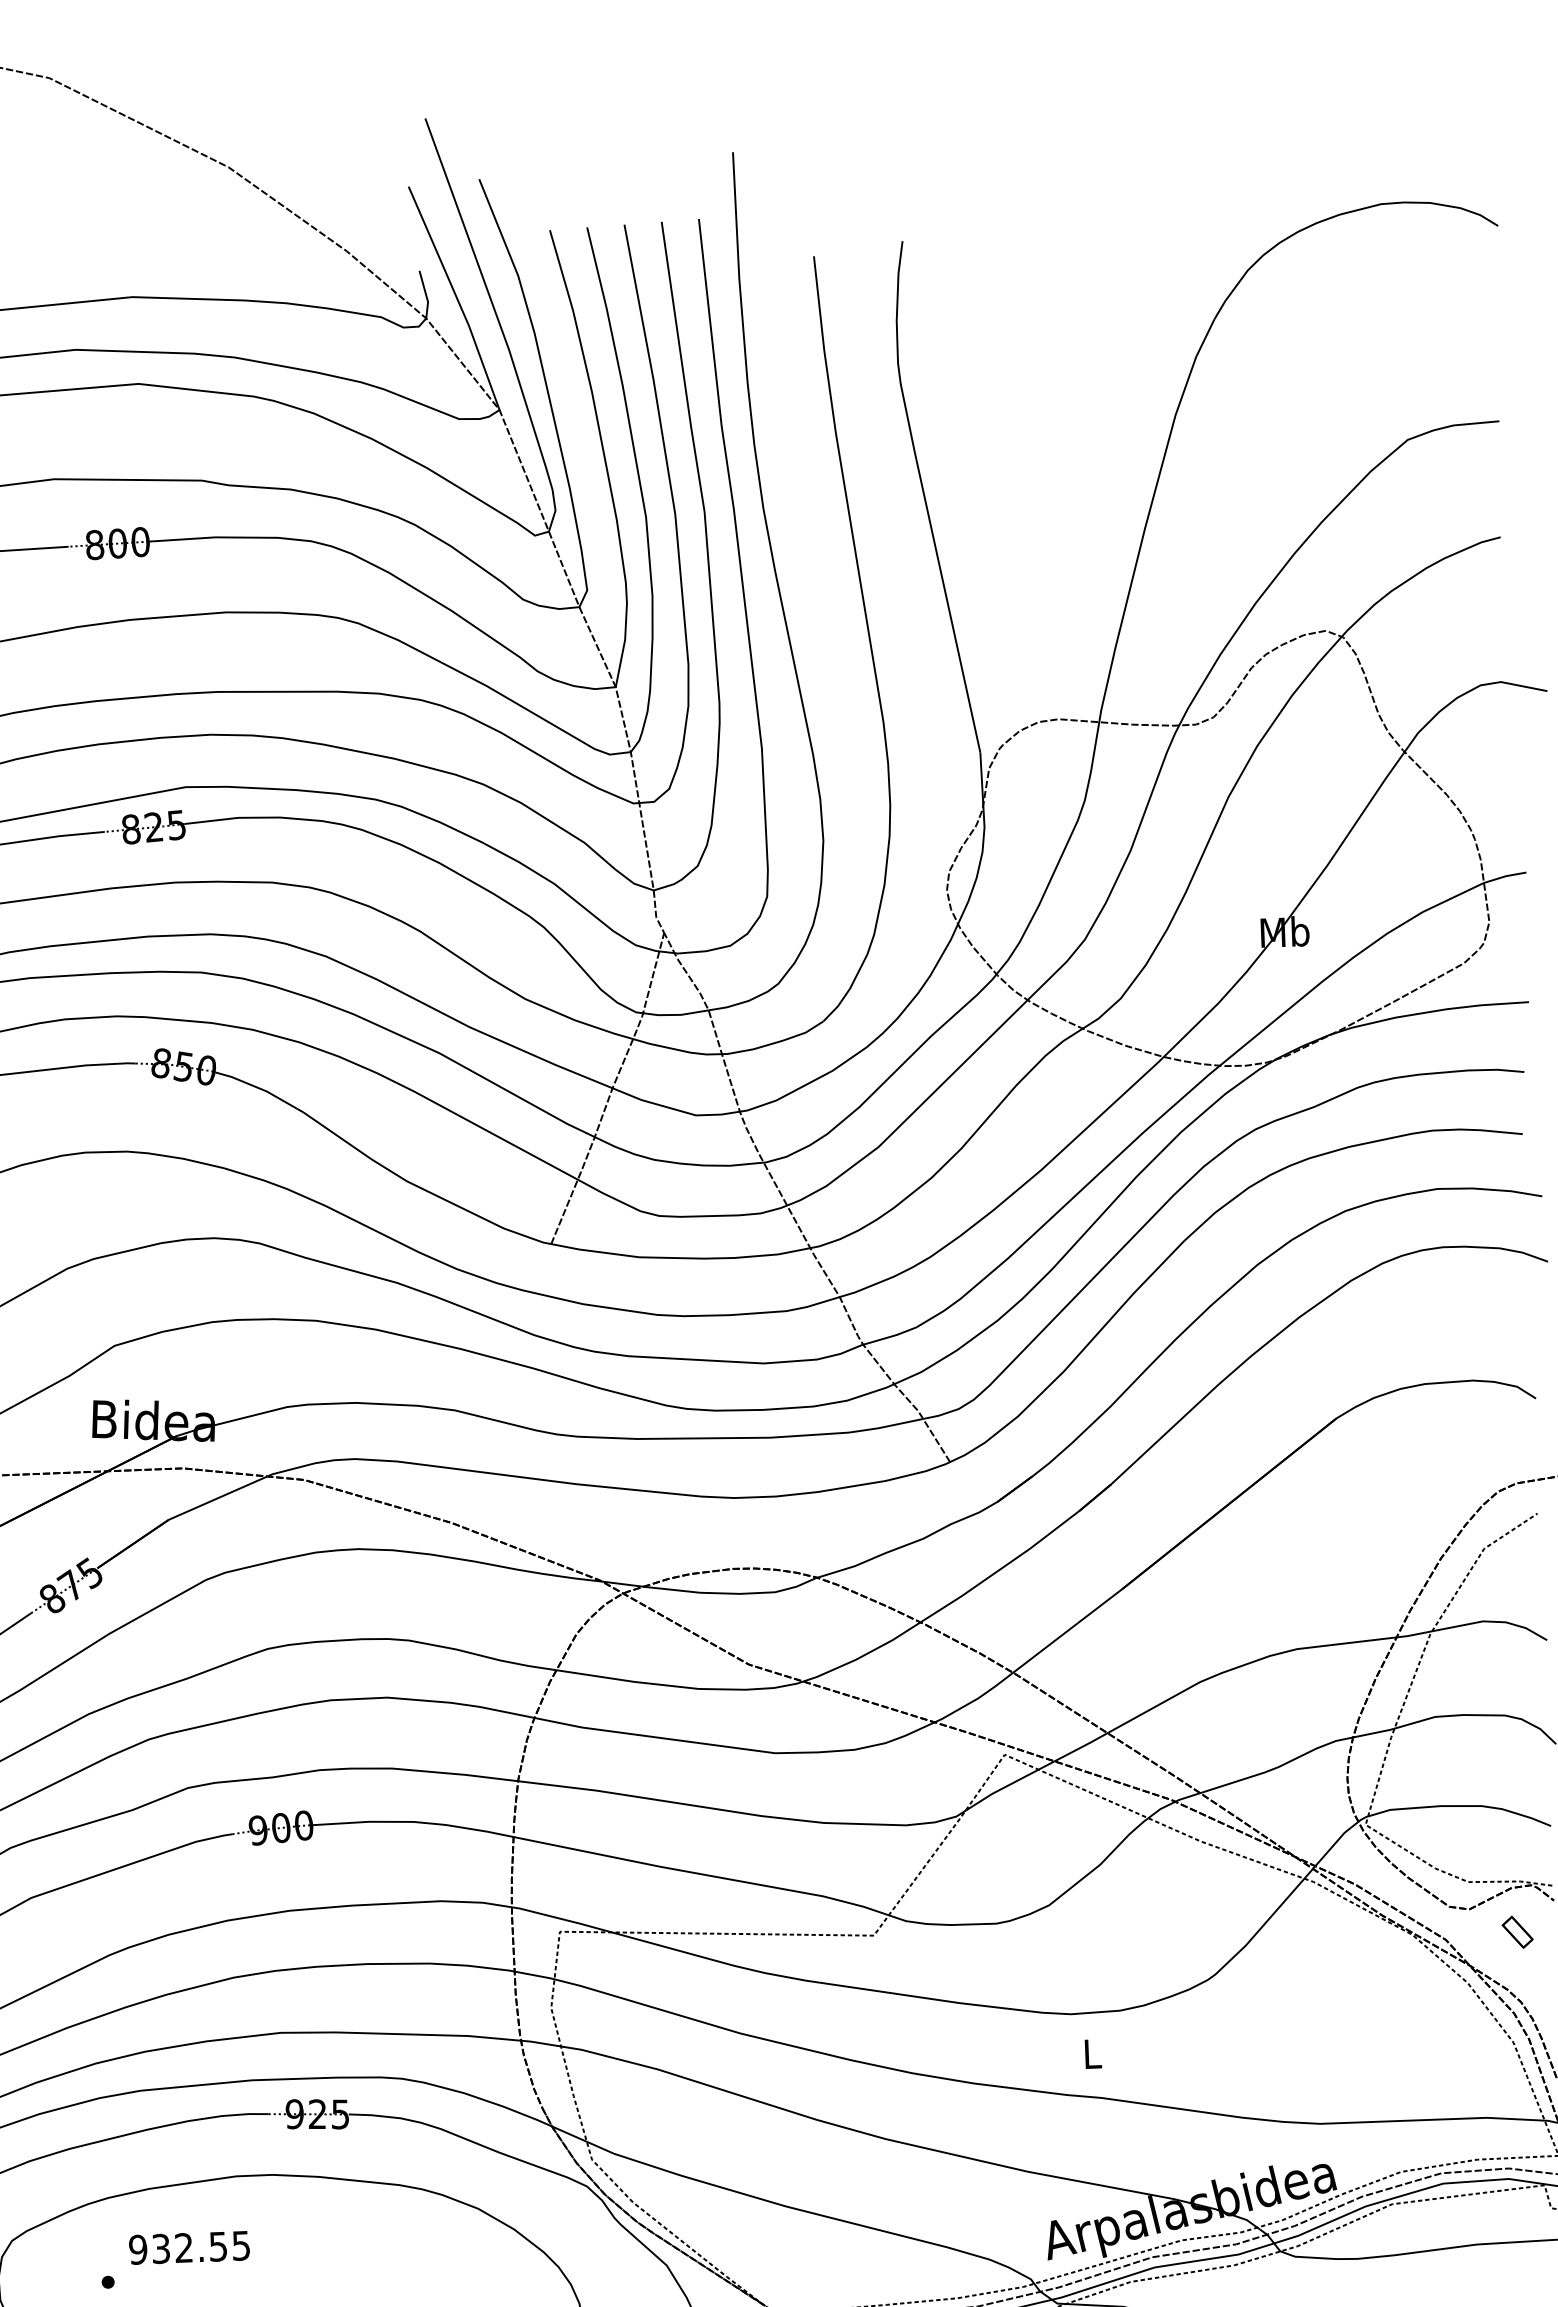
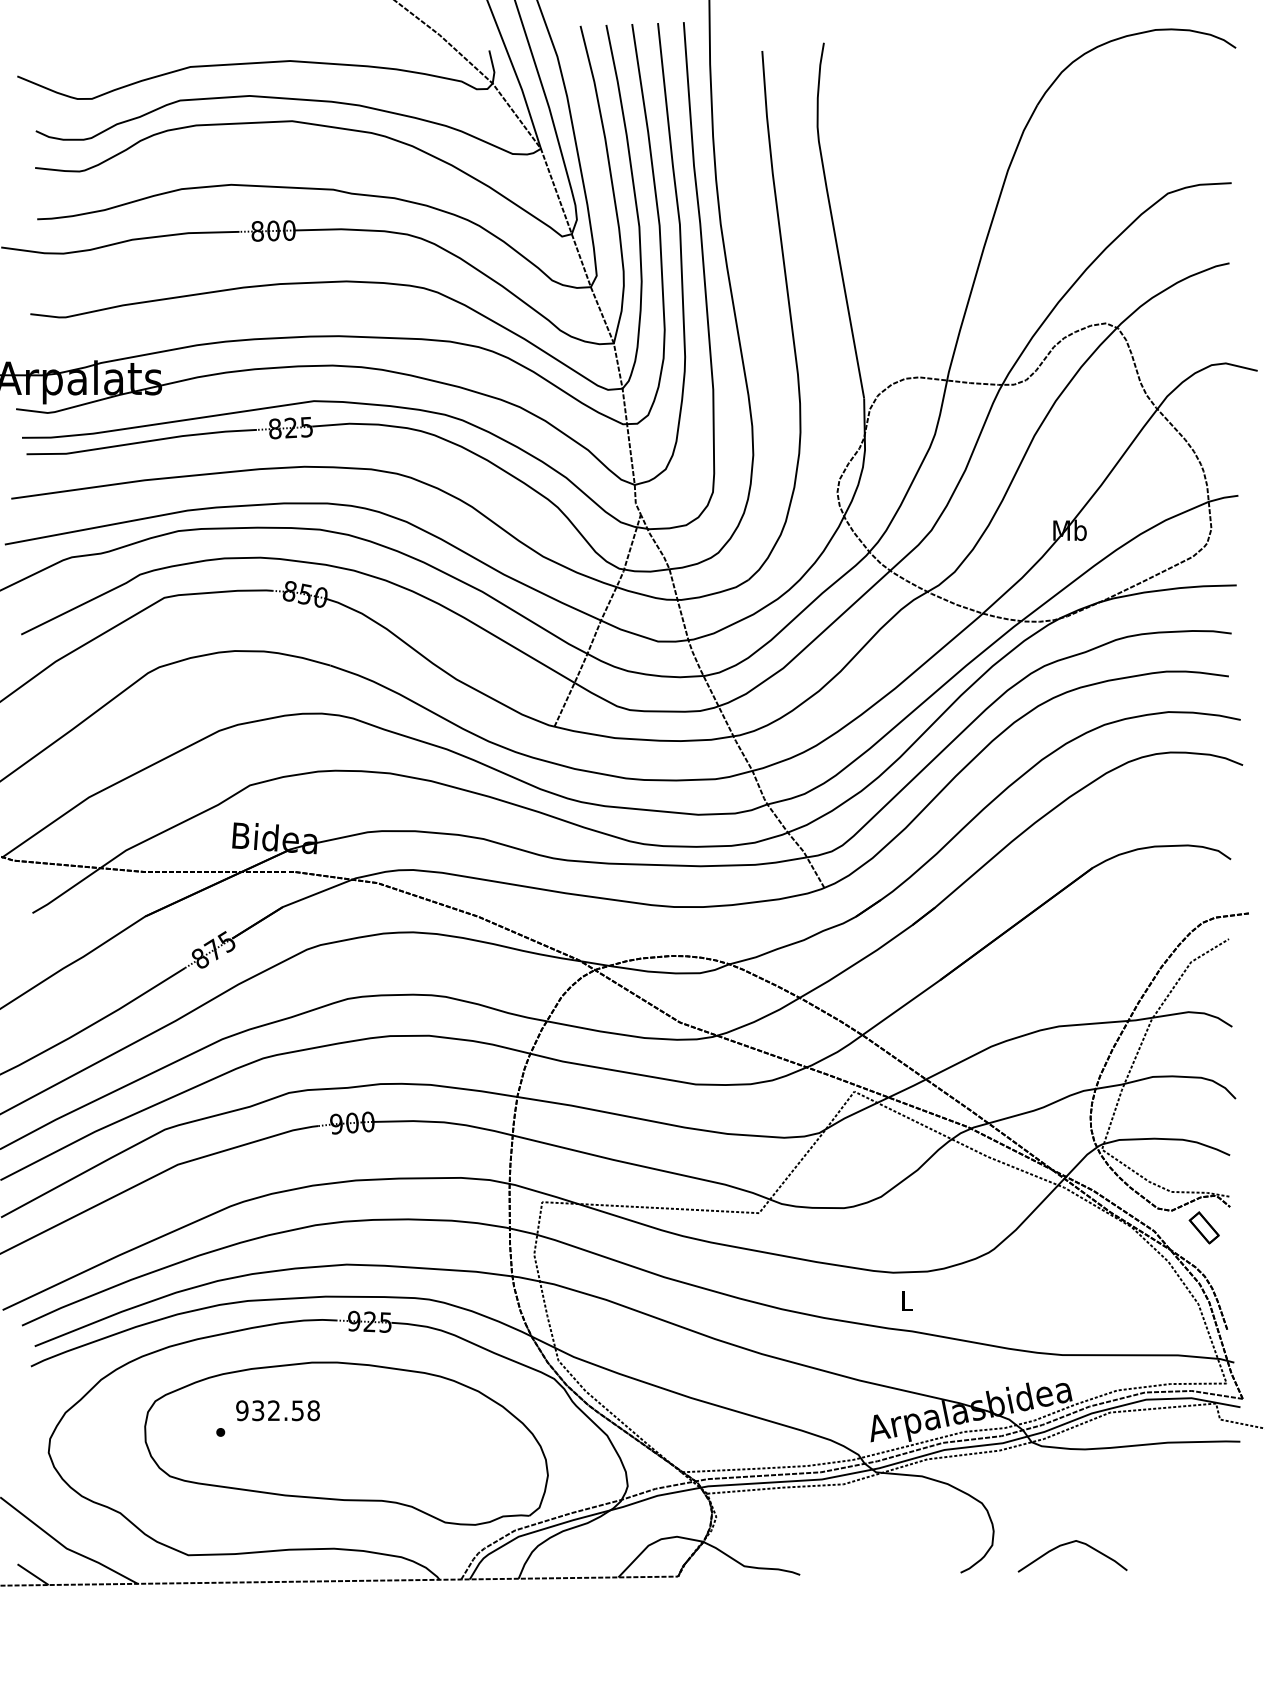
part: (1516, 1931) -> (1203, 1227), size x1.43
text: (240, 2245) -> (313, 1410), 932.55 -> 932.58

